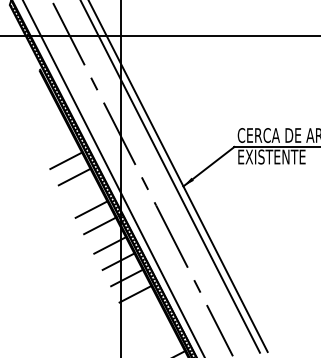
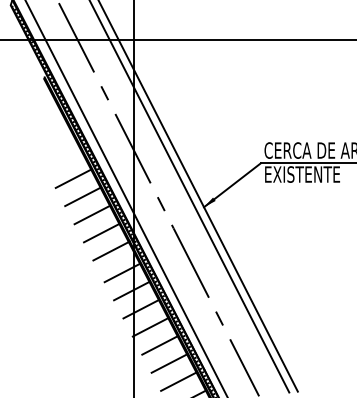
line: (82, 192) -> (91, 214), added
line: (143, 310) -> (159, 345), added
line: (151, 326) -> (168, 363), added
line: (160, 342) -> (178, 381), added

